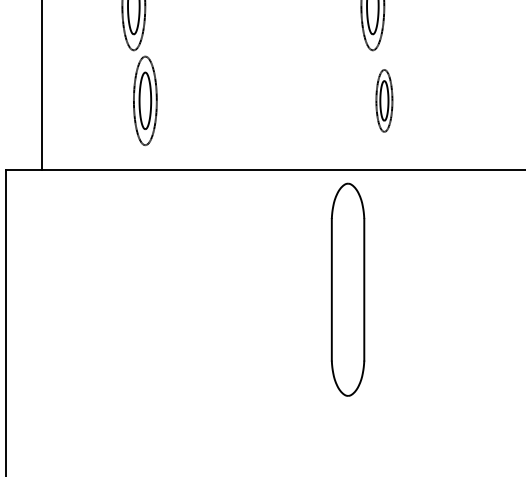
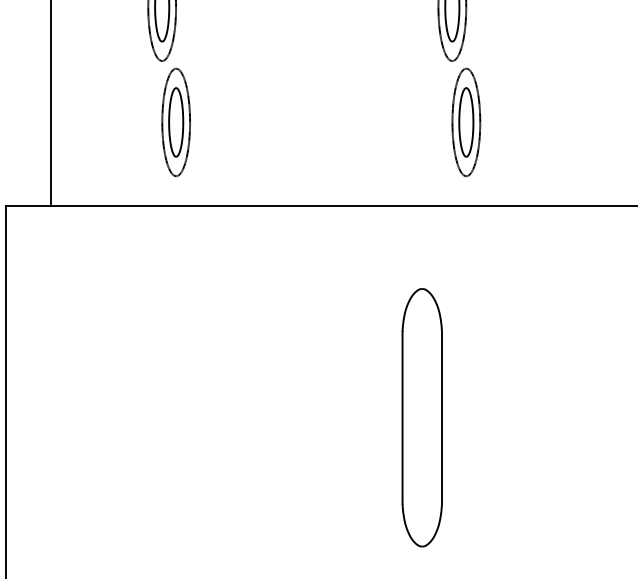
part: (384, 100) -> (466, 122), size x1.43
part: (347, 289) -> (421, 417), moved

